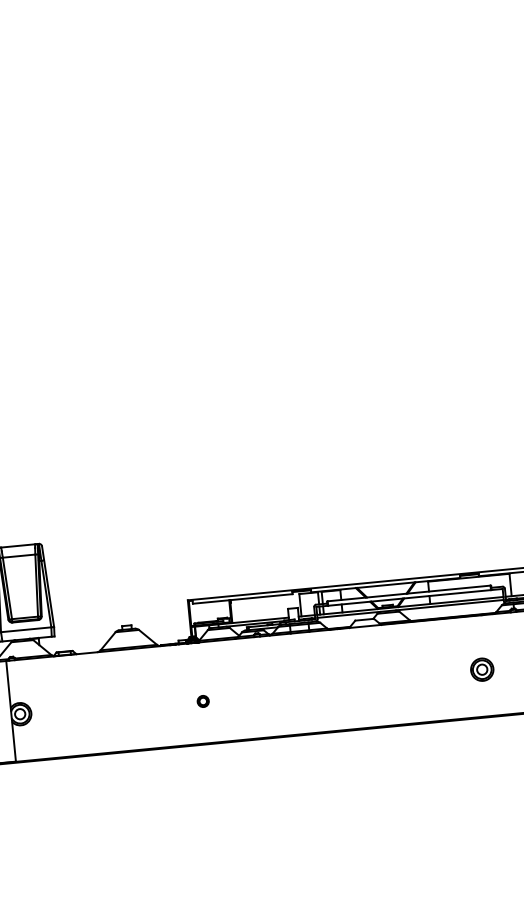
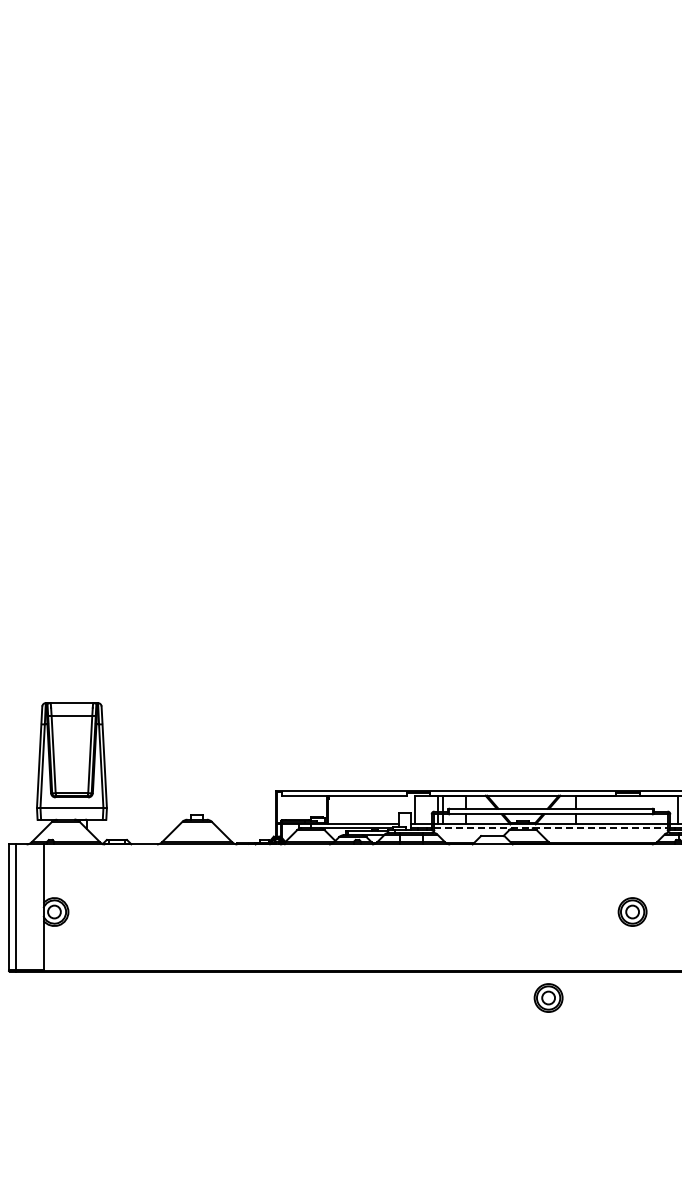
line: (411, 609) -> (551, 828), solid -> dashed
part: (202, 701) -> (282, 917), removed
part: (421, 744) -> (548, 997), added

